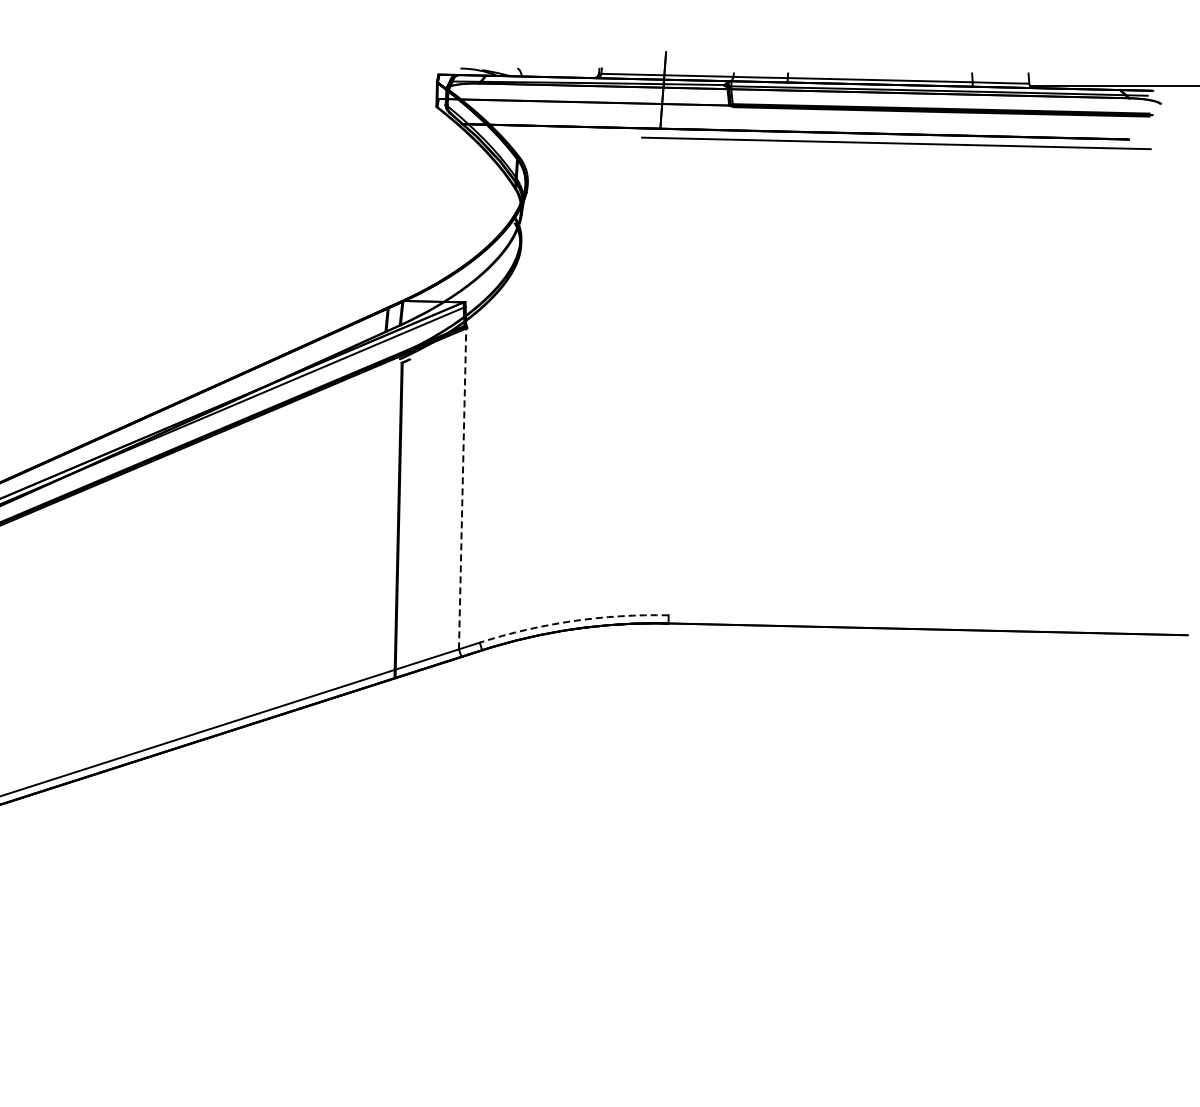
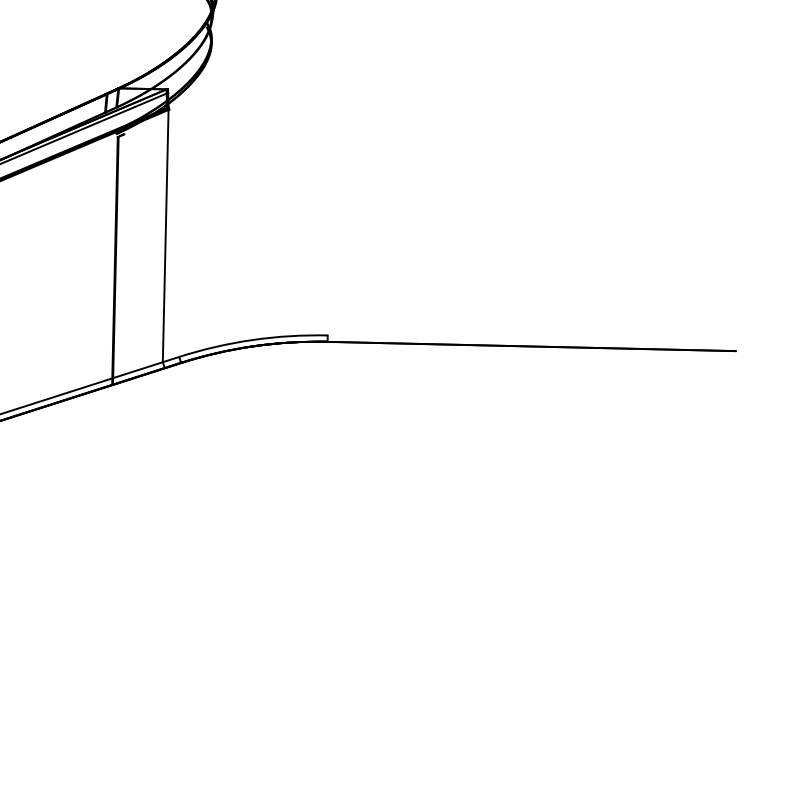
line: (462, 488) -> (165, 235), dashed -> solid
arc: (573, 621) -> (252, 340), dashed -> solid

